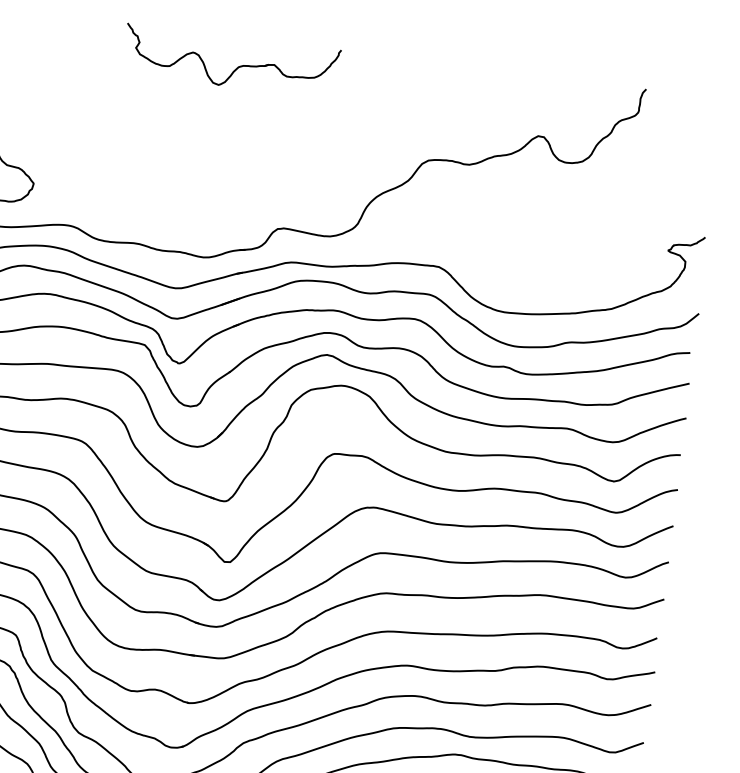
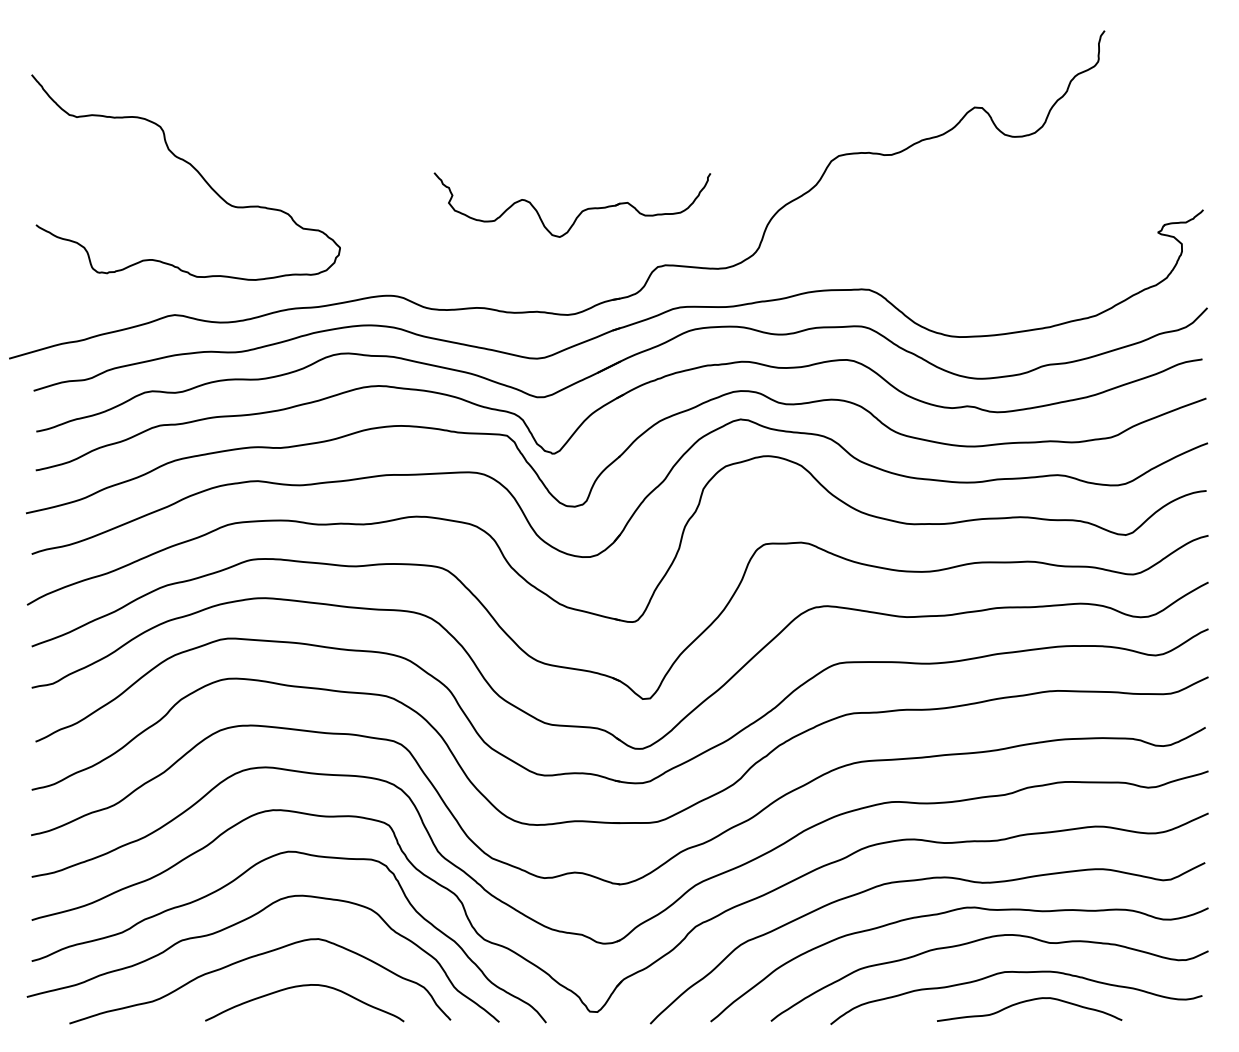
part: (237, 66) -> (581, 210), moved

